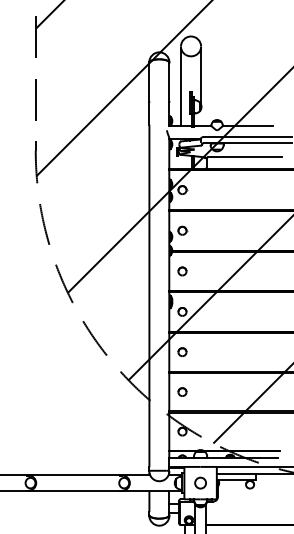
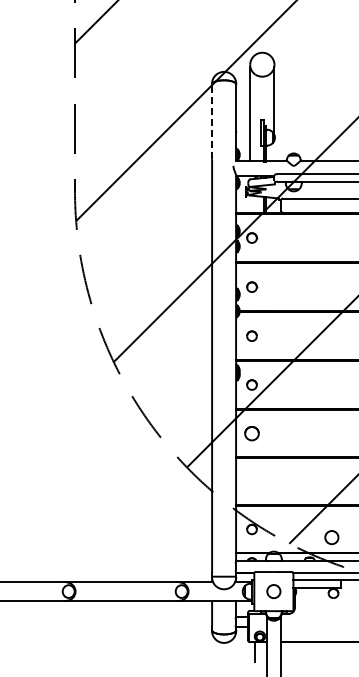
line: (149, 93) -> (212, 121), solid -> dashed
part: (182, 352) -> (251, 433), size x1.4
part: (182, 391) -> (251, 481), removed
circle: (248, 438) -> (331, 537), added

